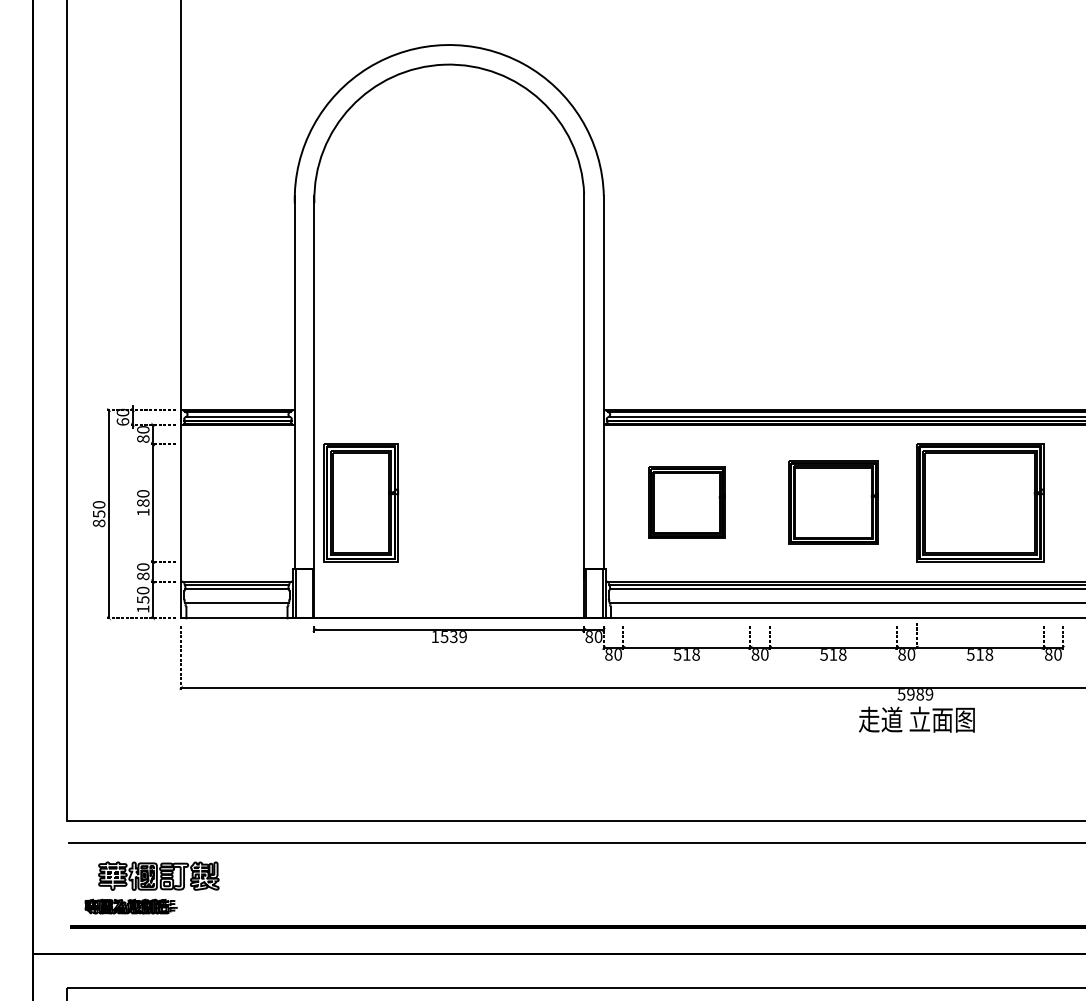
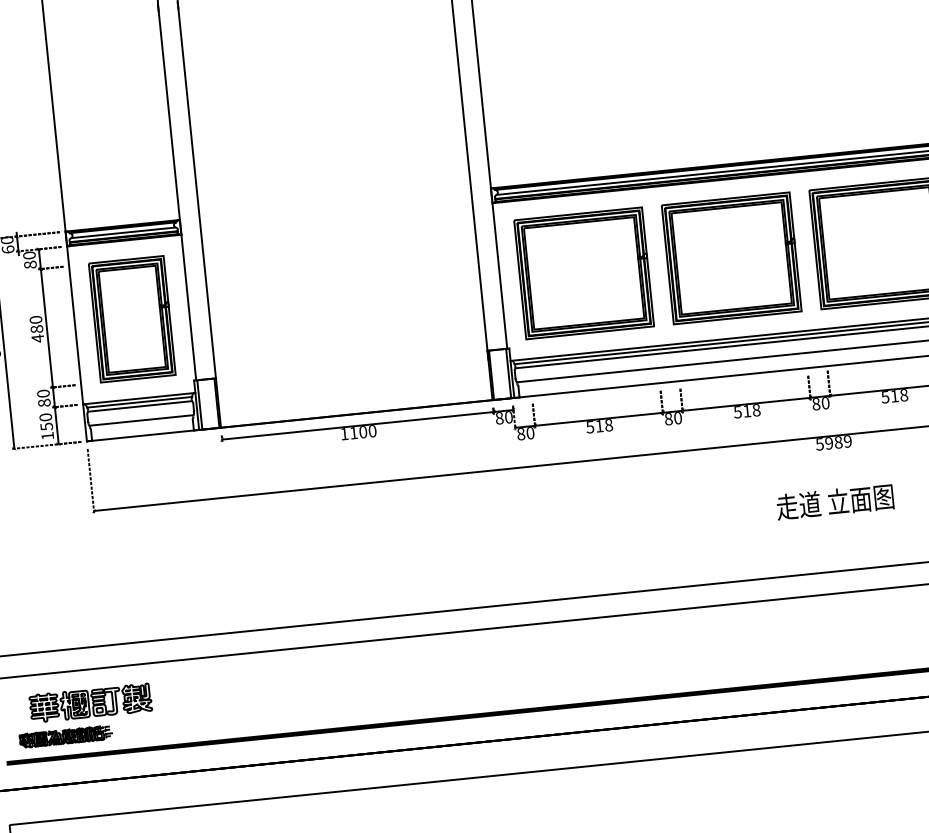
part: (361, 502) -> (132, 318), moved
part: (686, 502) -> (583, 273), size x1.67
part: (833, 502) -> (731, 258), size x1.43
text: (143, 512) -> (38, 338), 180 -> 480
text: (453, 637) -> (362, 432), 1539 -> 1100
text: (916, 719) -> (834, 501), moved

